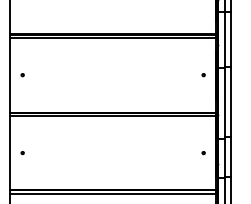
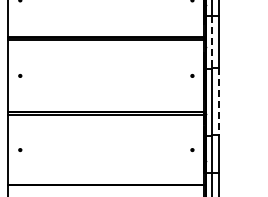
line: (224, 39) -> (212, 42), solid -> dashed
line: (231, 101) -> (218, 101), solid -> dashed
line: (113, 193) -> (106, 188), removed

